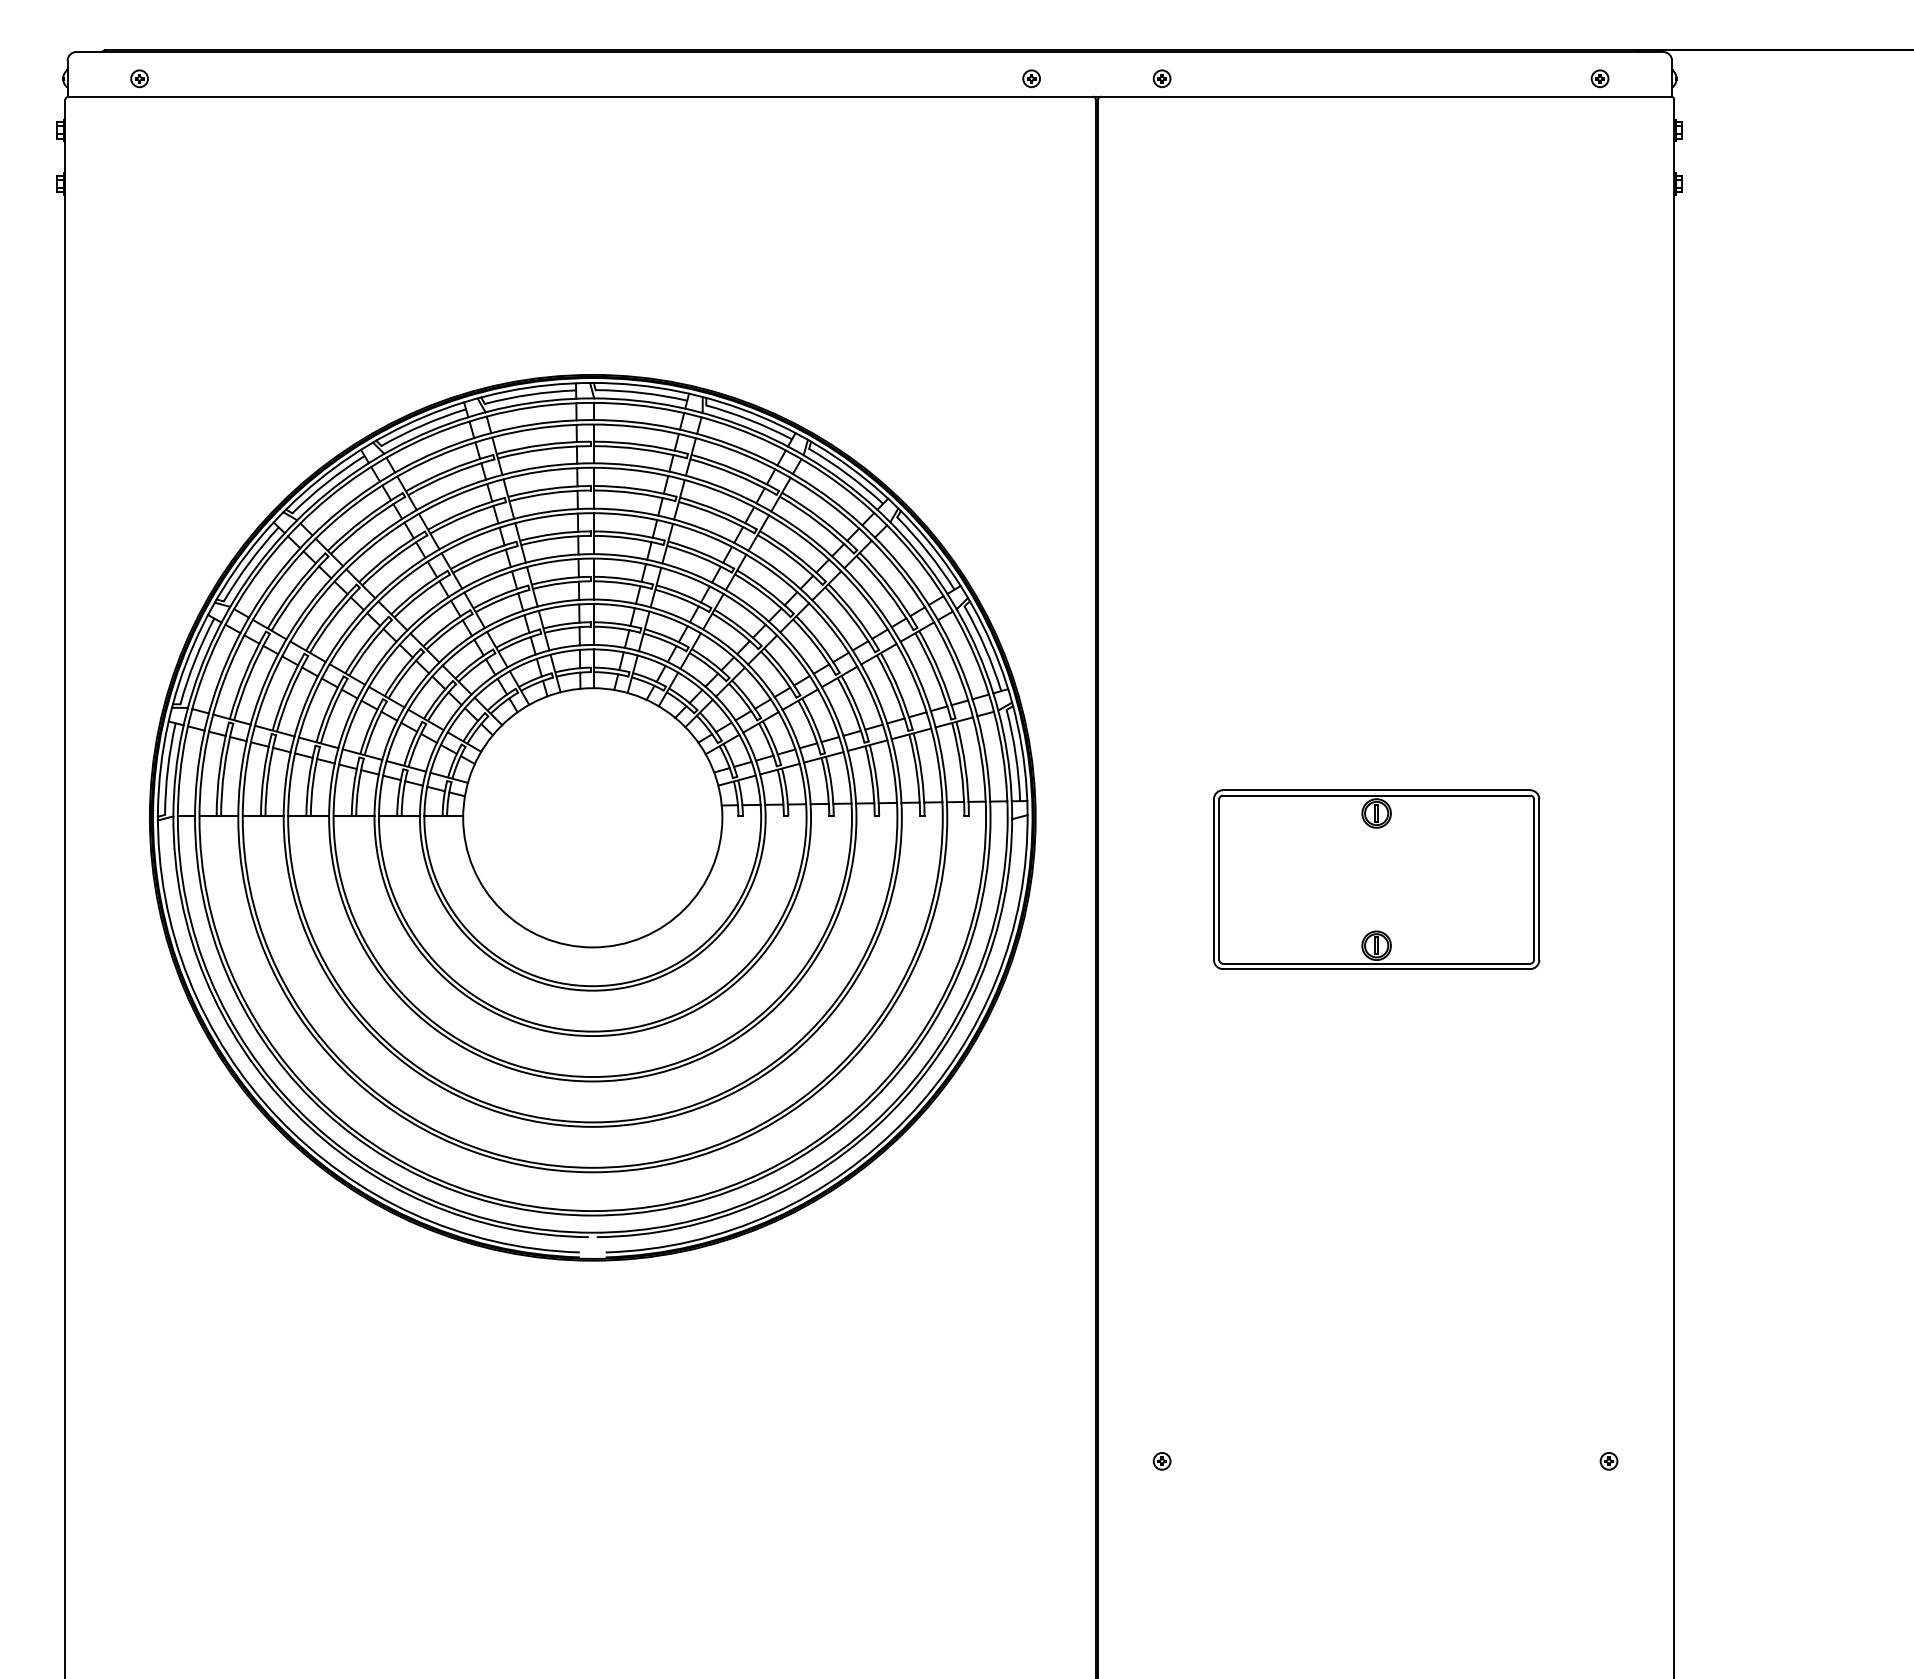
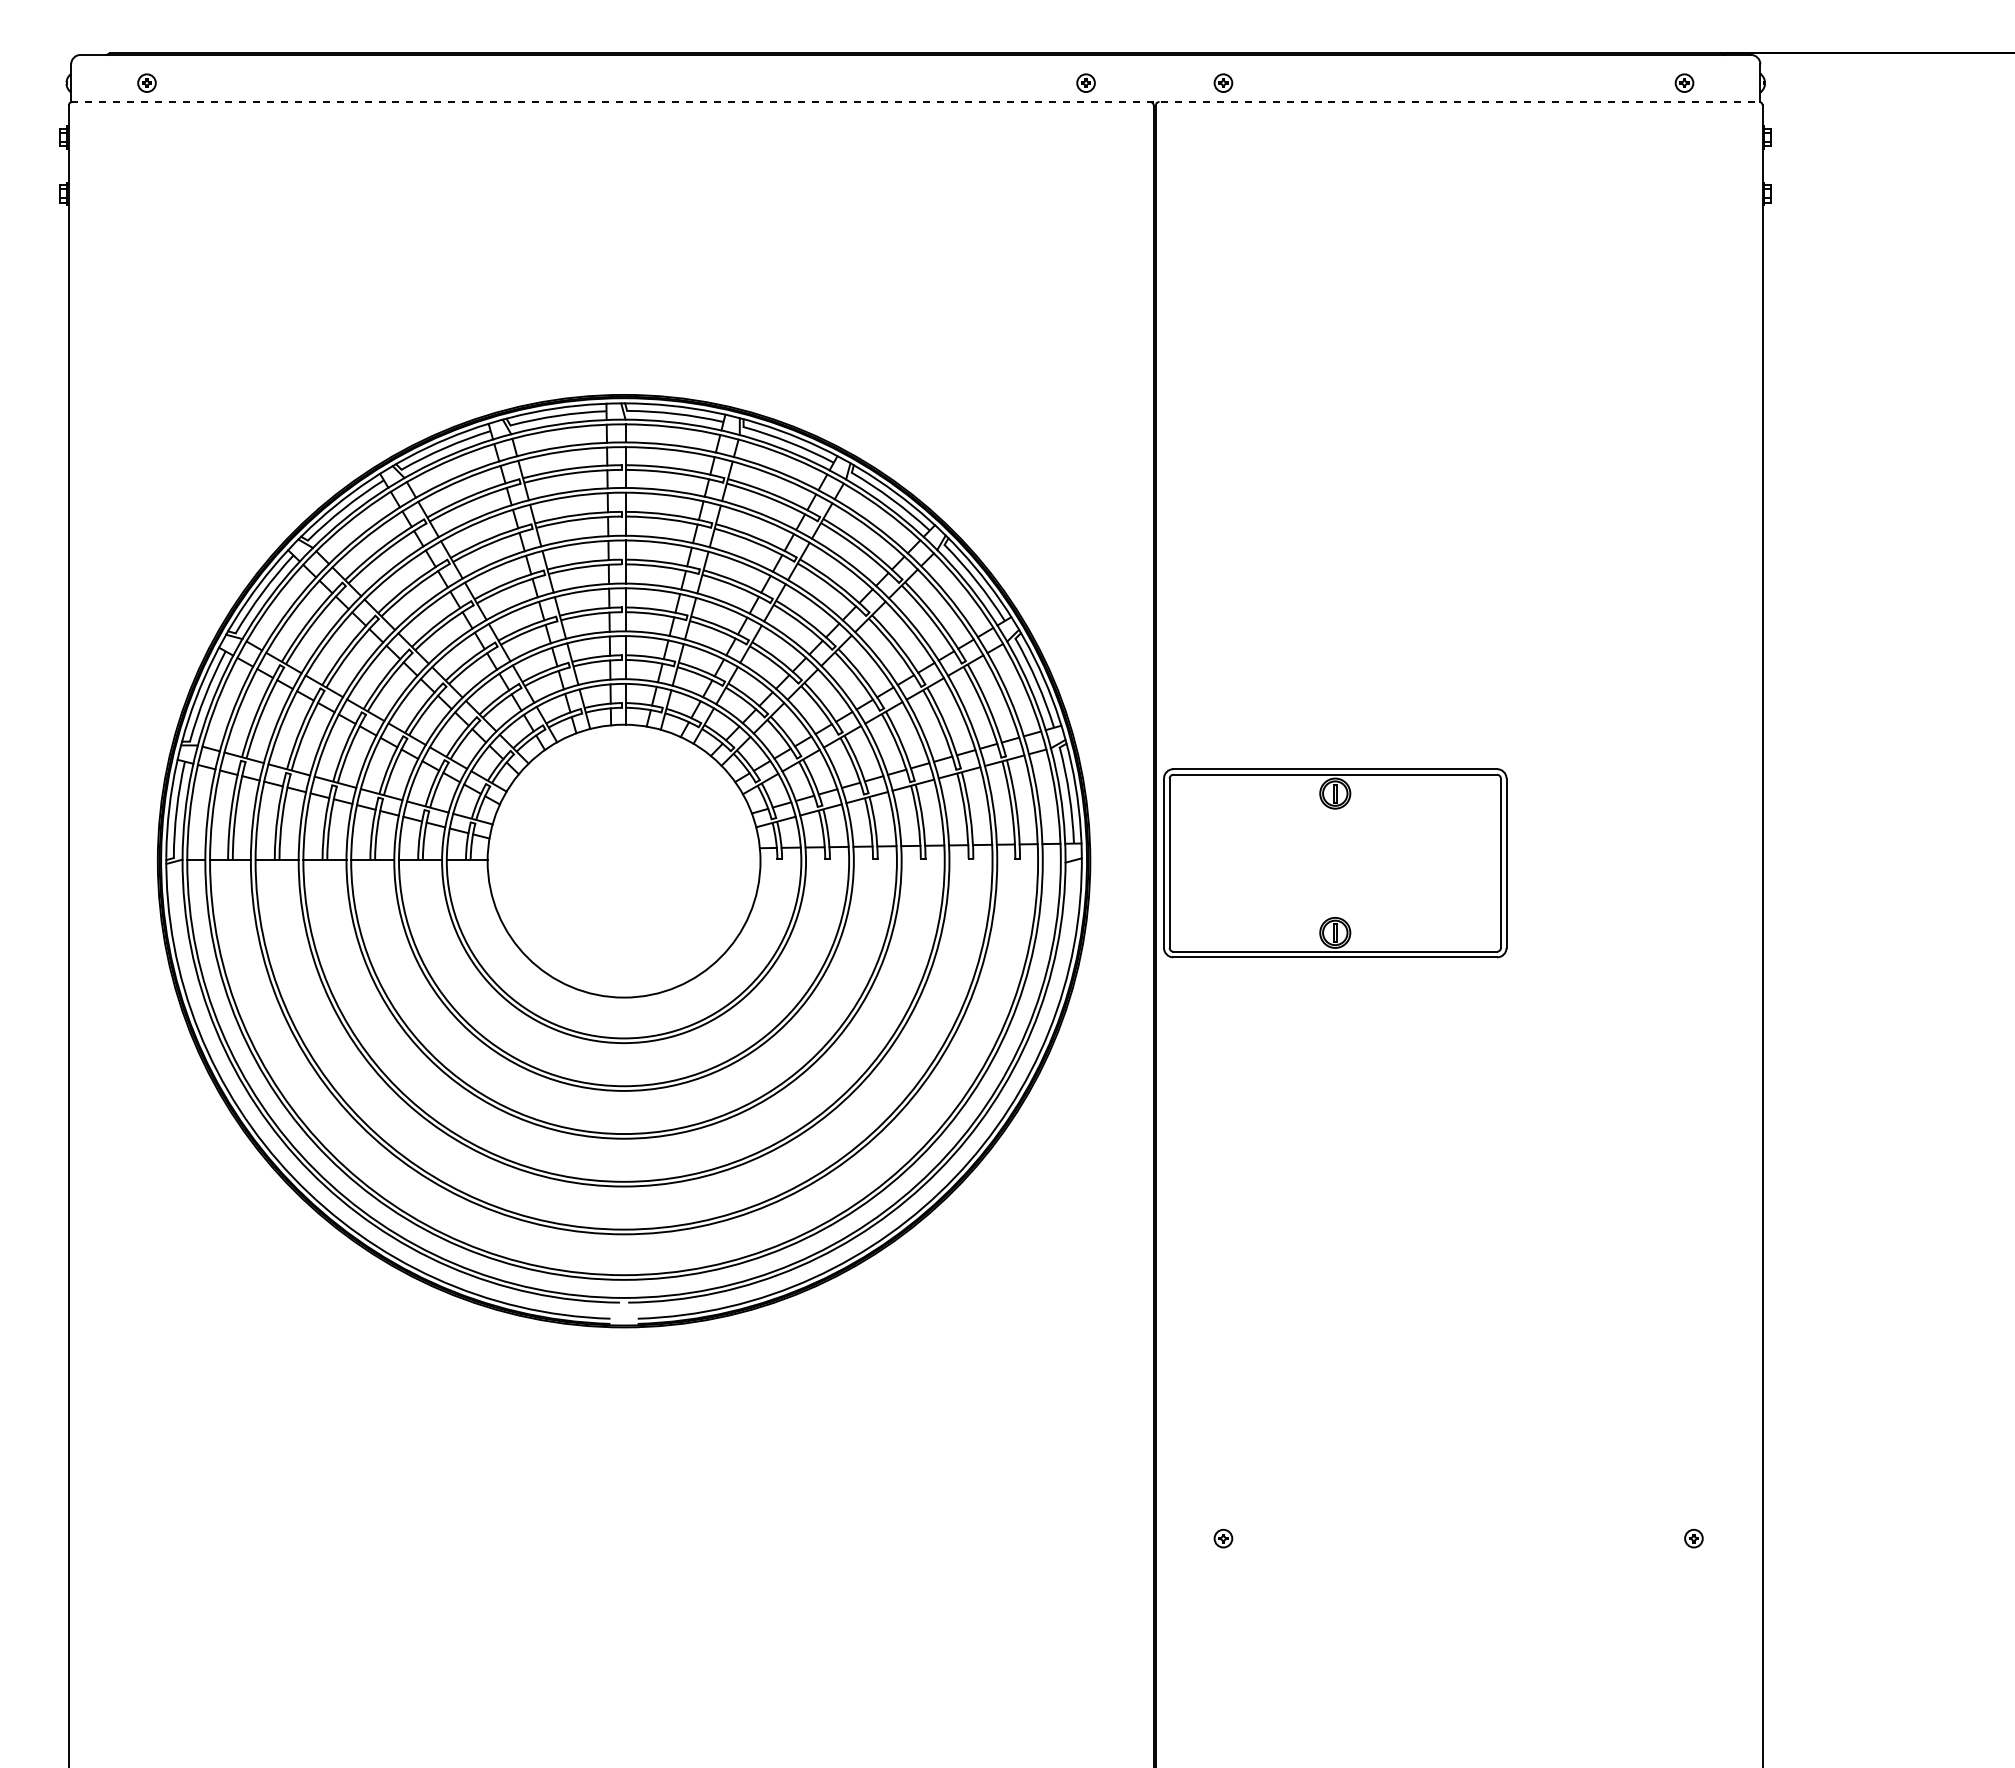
line: (869, 97) -> (915, 102), solid -> dashed
part: (1376, 879) -> (1335, 863), moved

